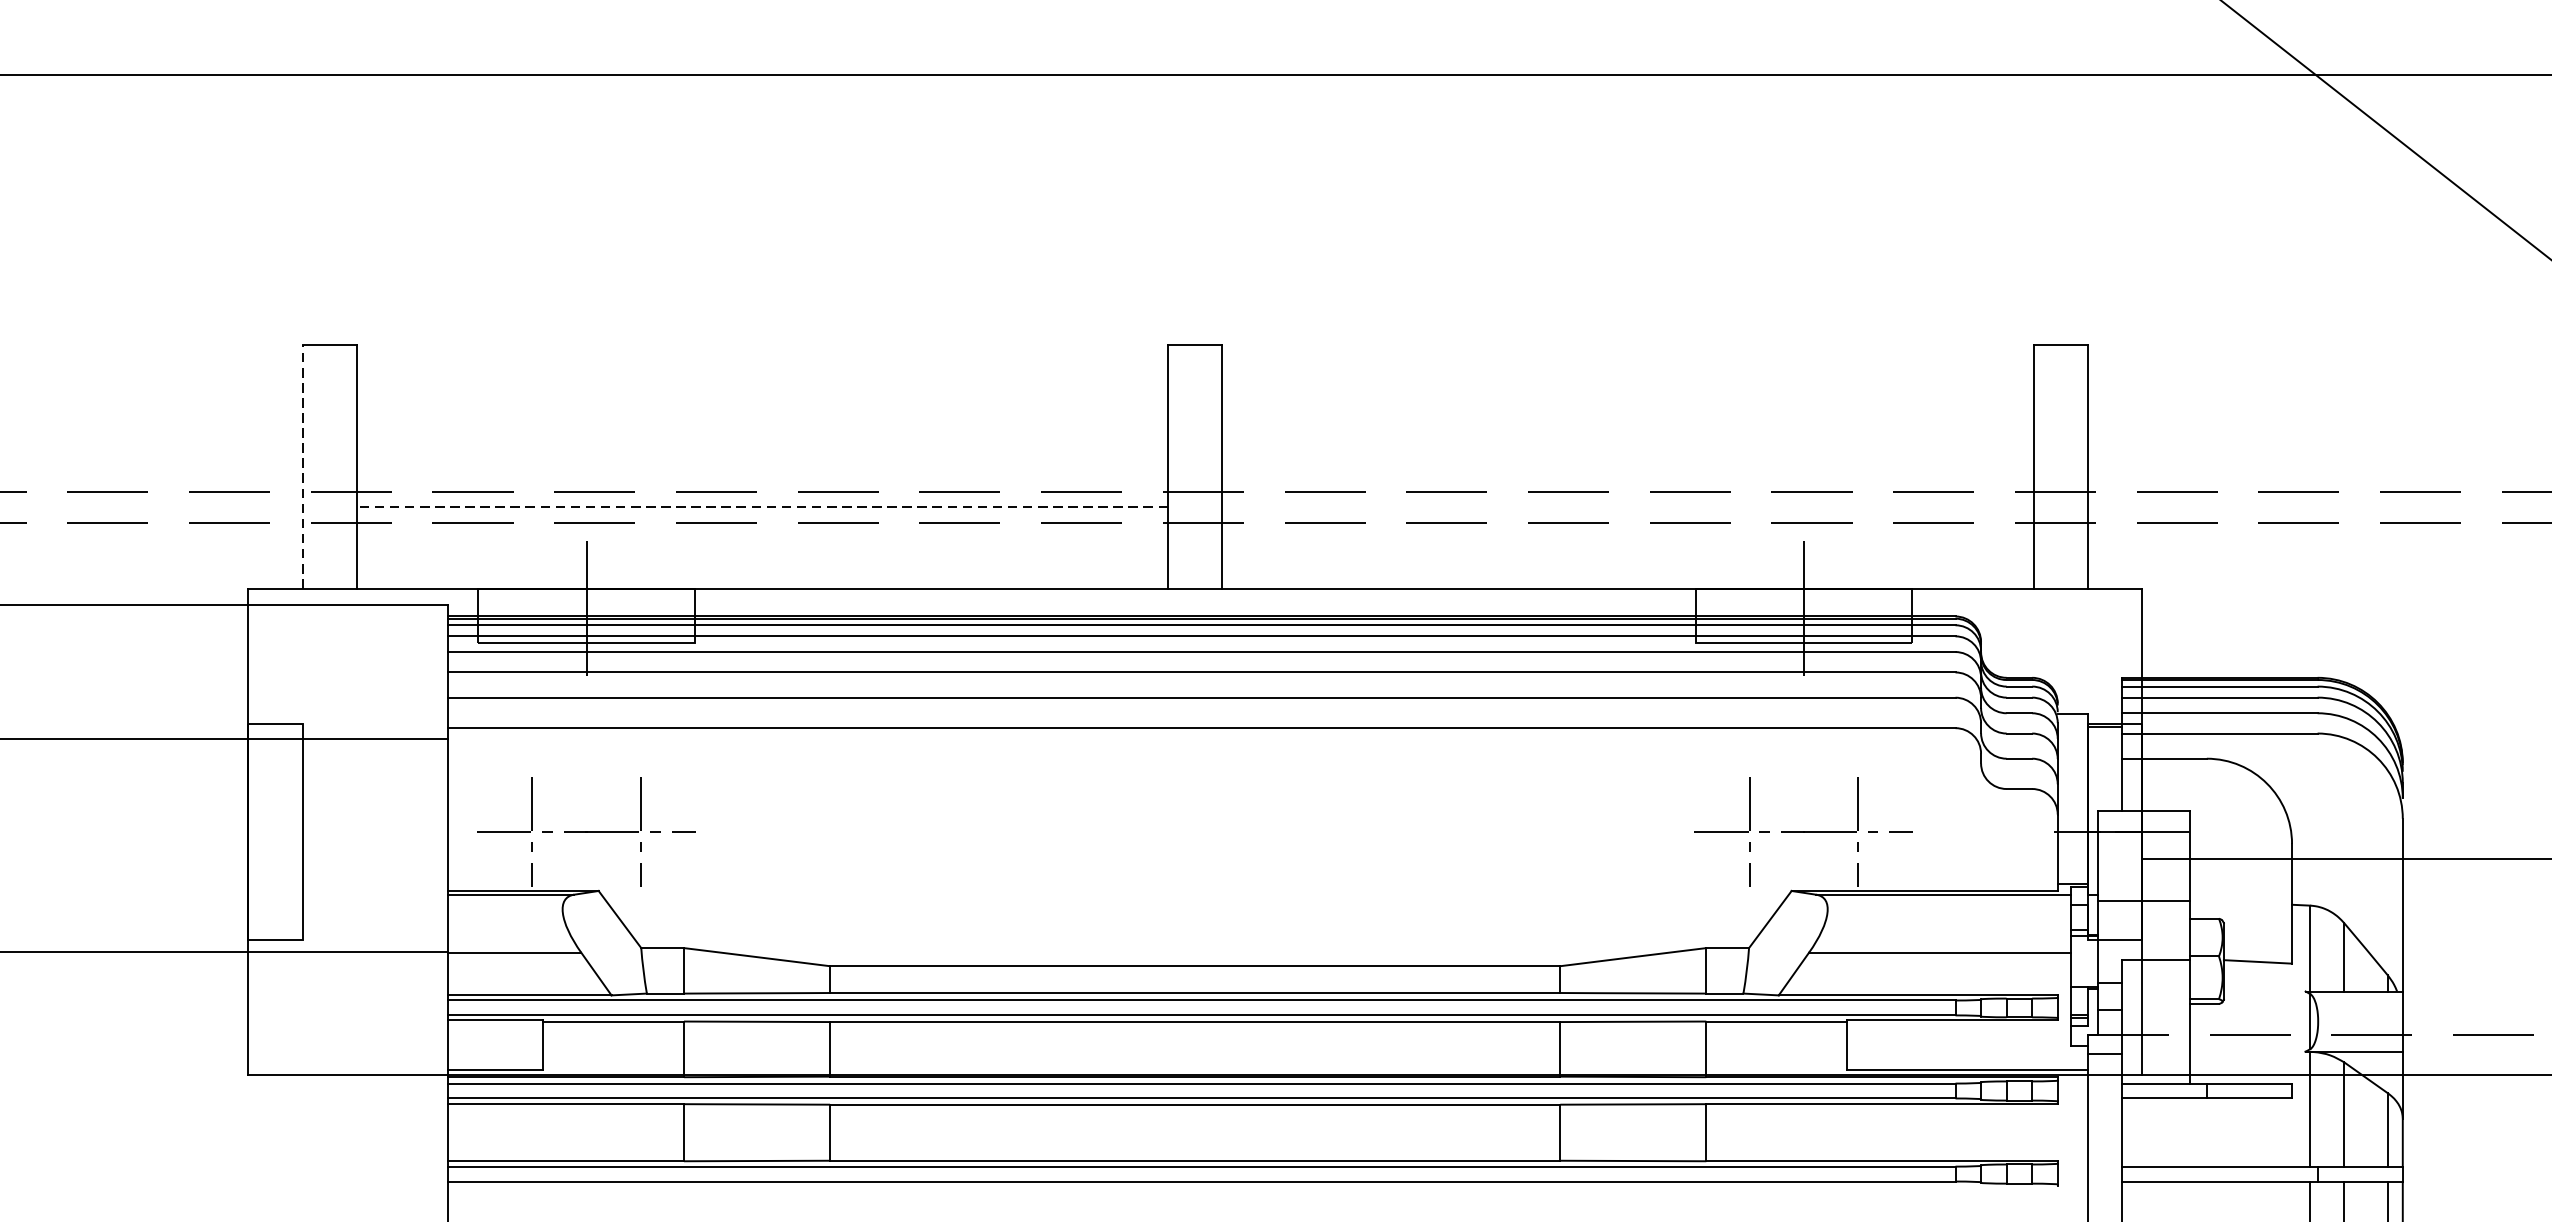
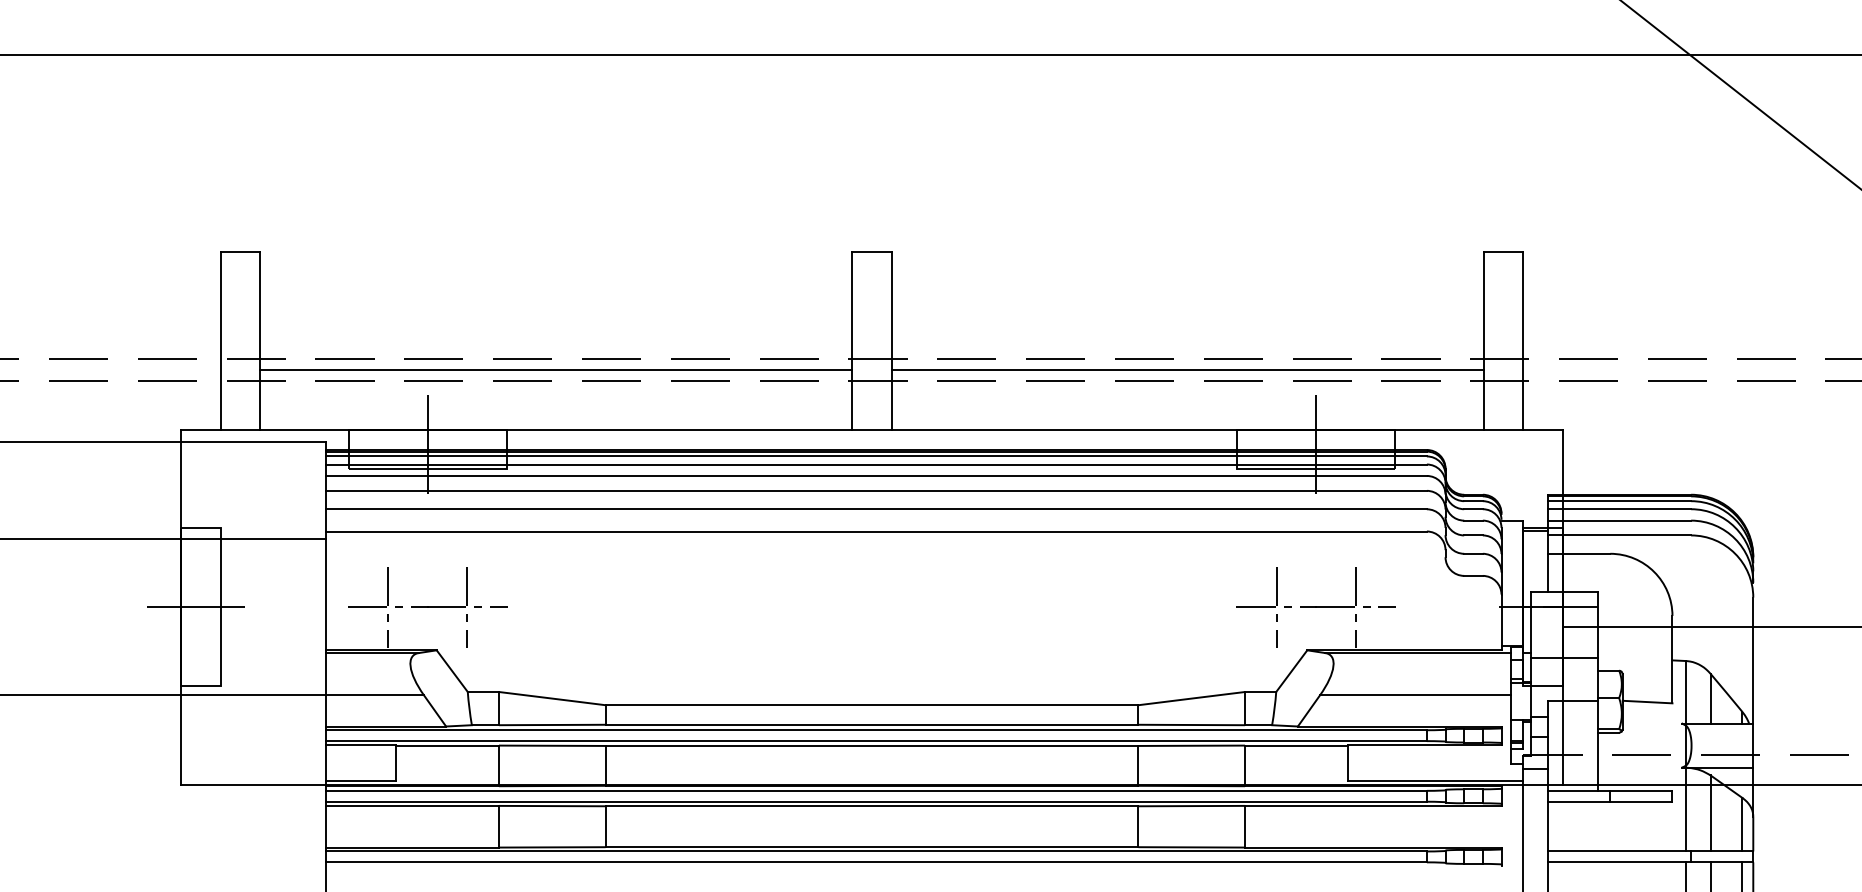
line: (302, 466) -> (220, 340), dashed -> solid
line: (761, 507) -> (555, 370), dashed -> solid
line: (1627, 507) -> (1187, 370), added
line: (262, 832) -> (191, 607), added

